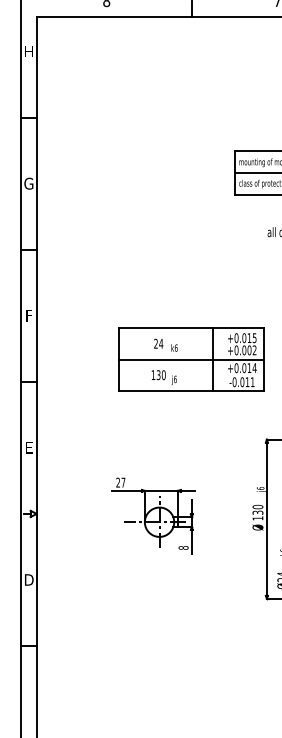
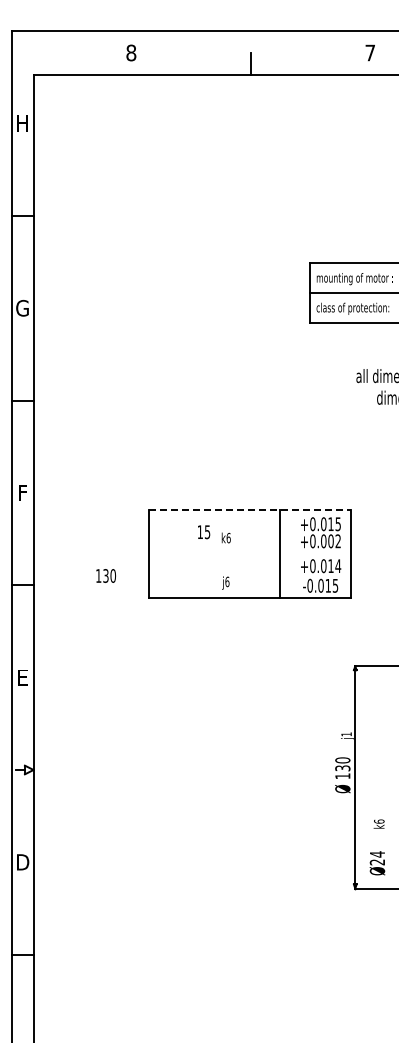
line: (191, 328) -> (250, 510), solid -> dashed
text: (158, 344) -> (203, 532), 24 -> 15
line: (191, 359) -> (249, 554), removed
text: (158, 374) -> (105, 575), moved
text: (252, 381) -> (335, 585), -0.011 -> -0.015
text: (260, 488) -> (346, 734), j6 -> j1
part: (153, 515) -> (196, 772), removed

